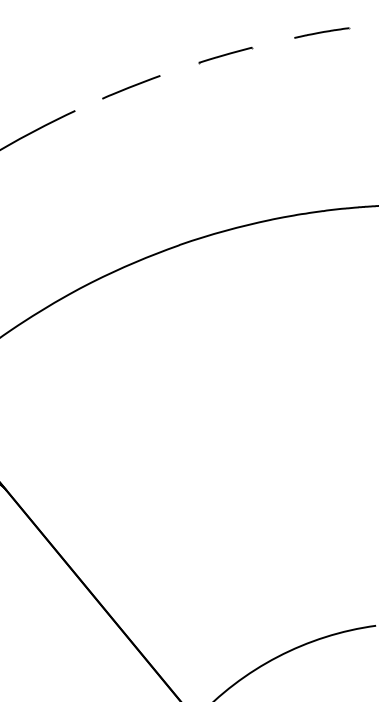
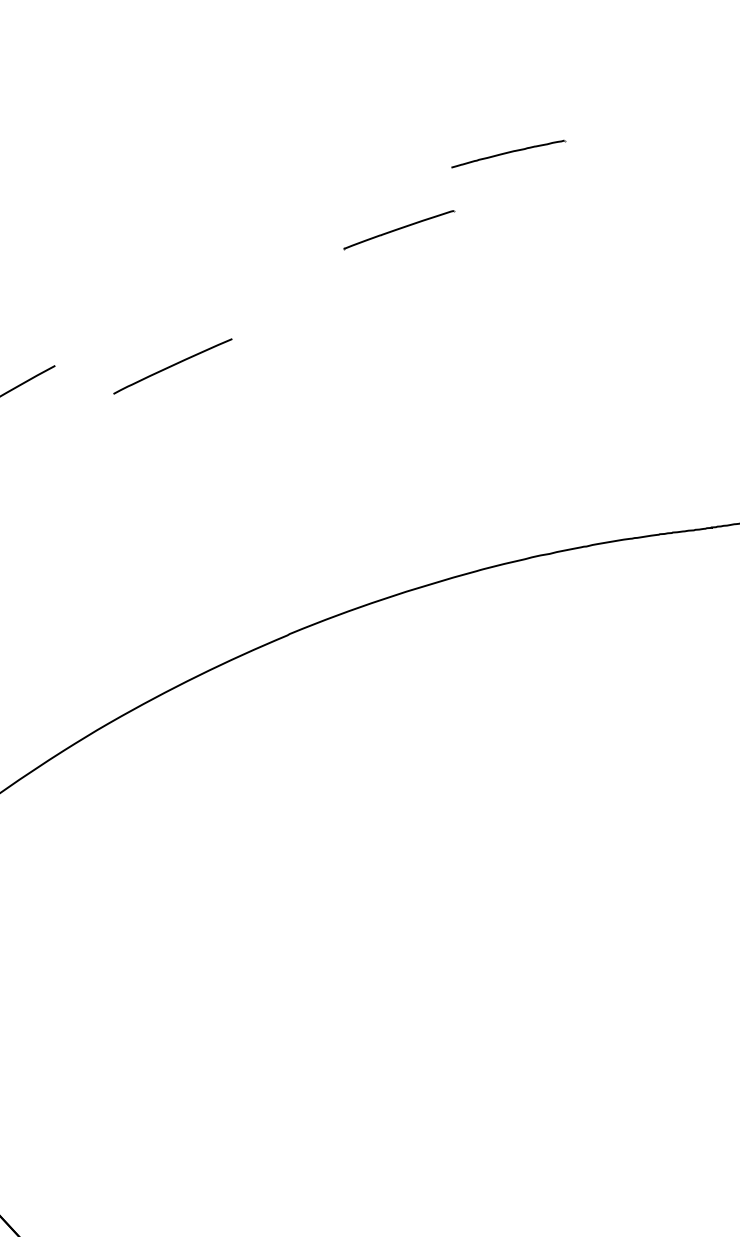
line: (322, 32) -> (509, 152), moved
part: (225, 55) -> (398, 230), moved
line: (131, 87) -> (173, 366), moved

